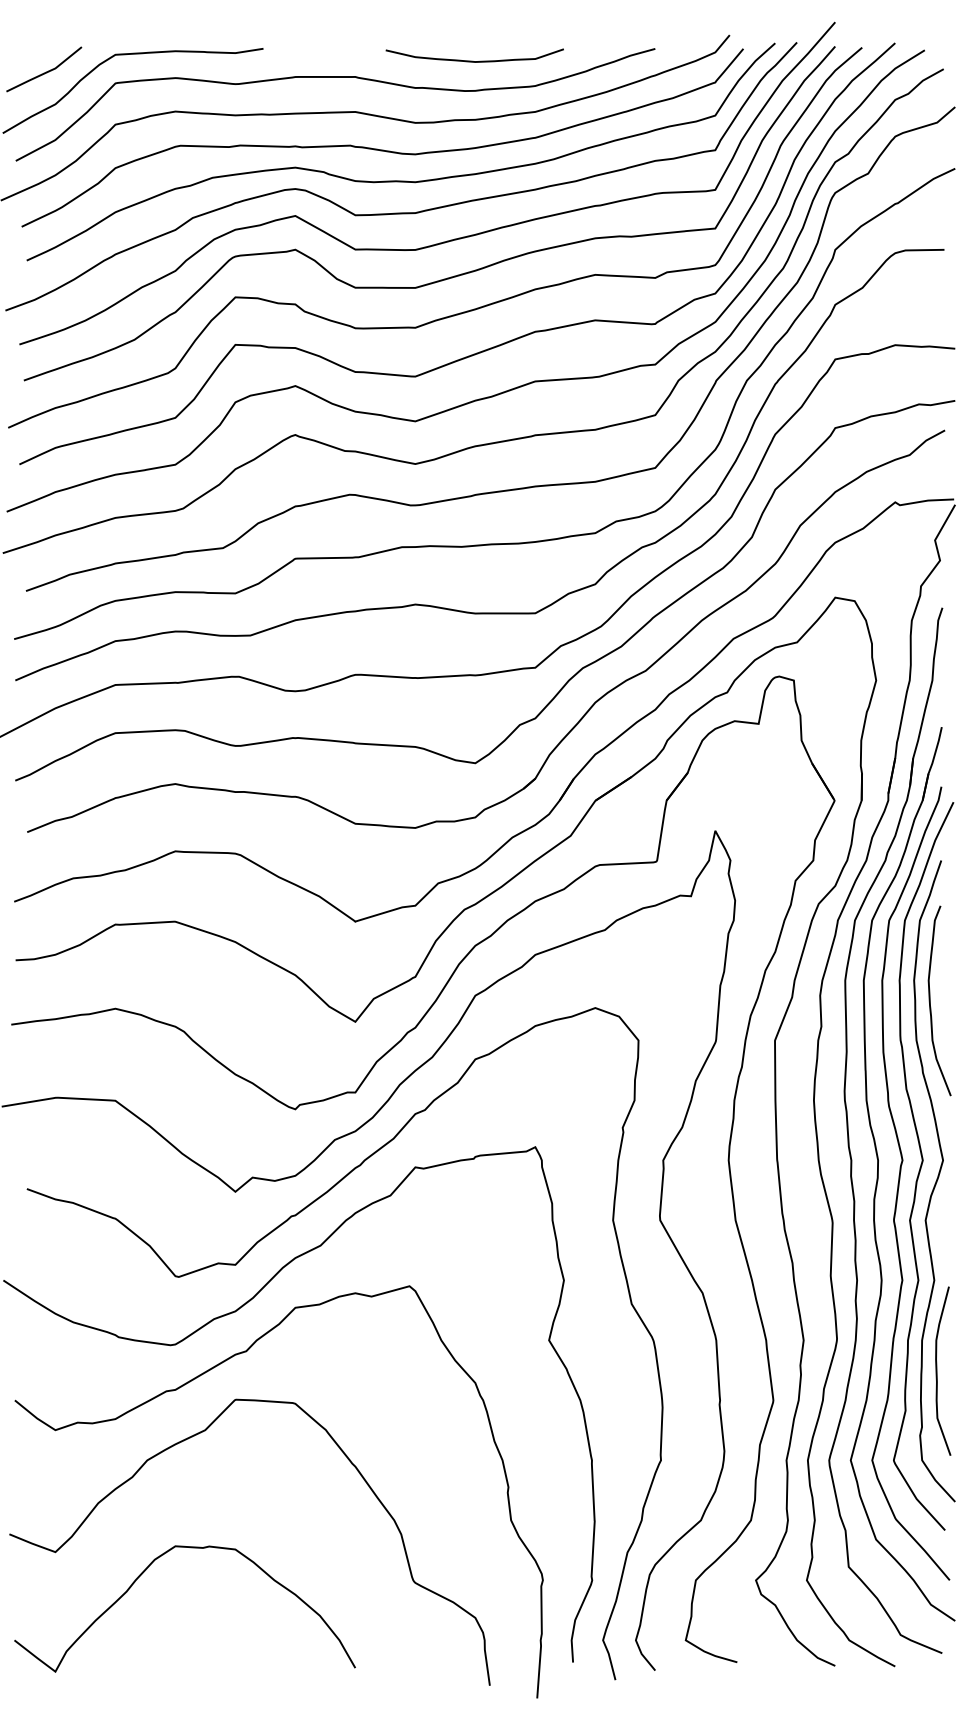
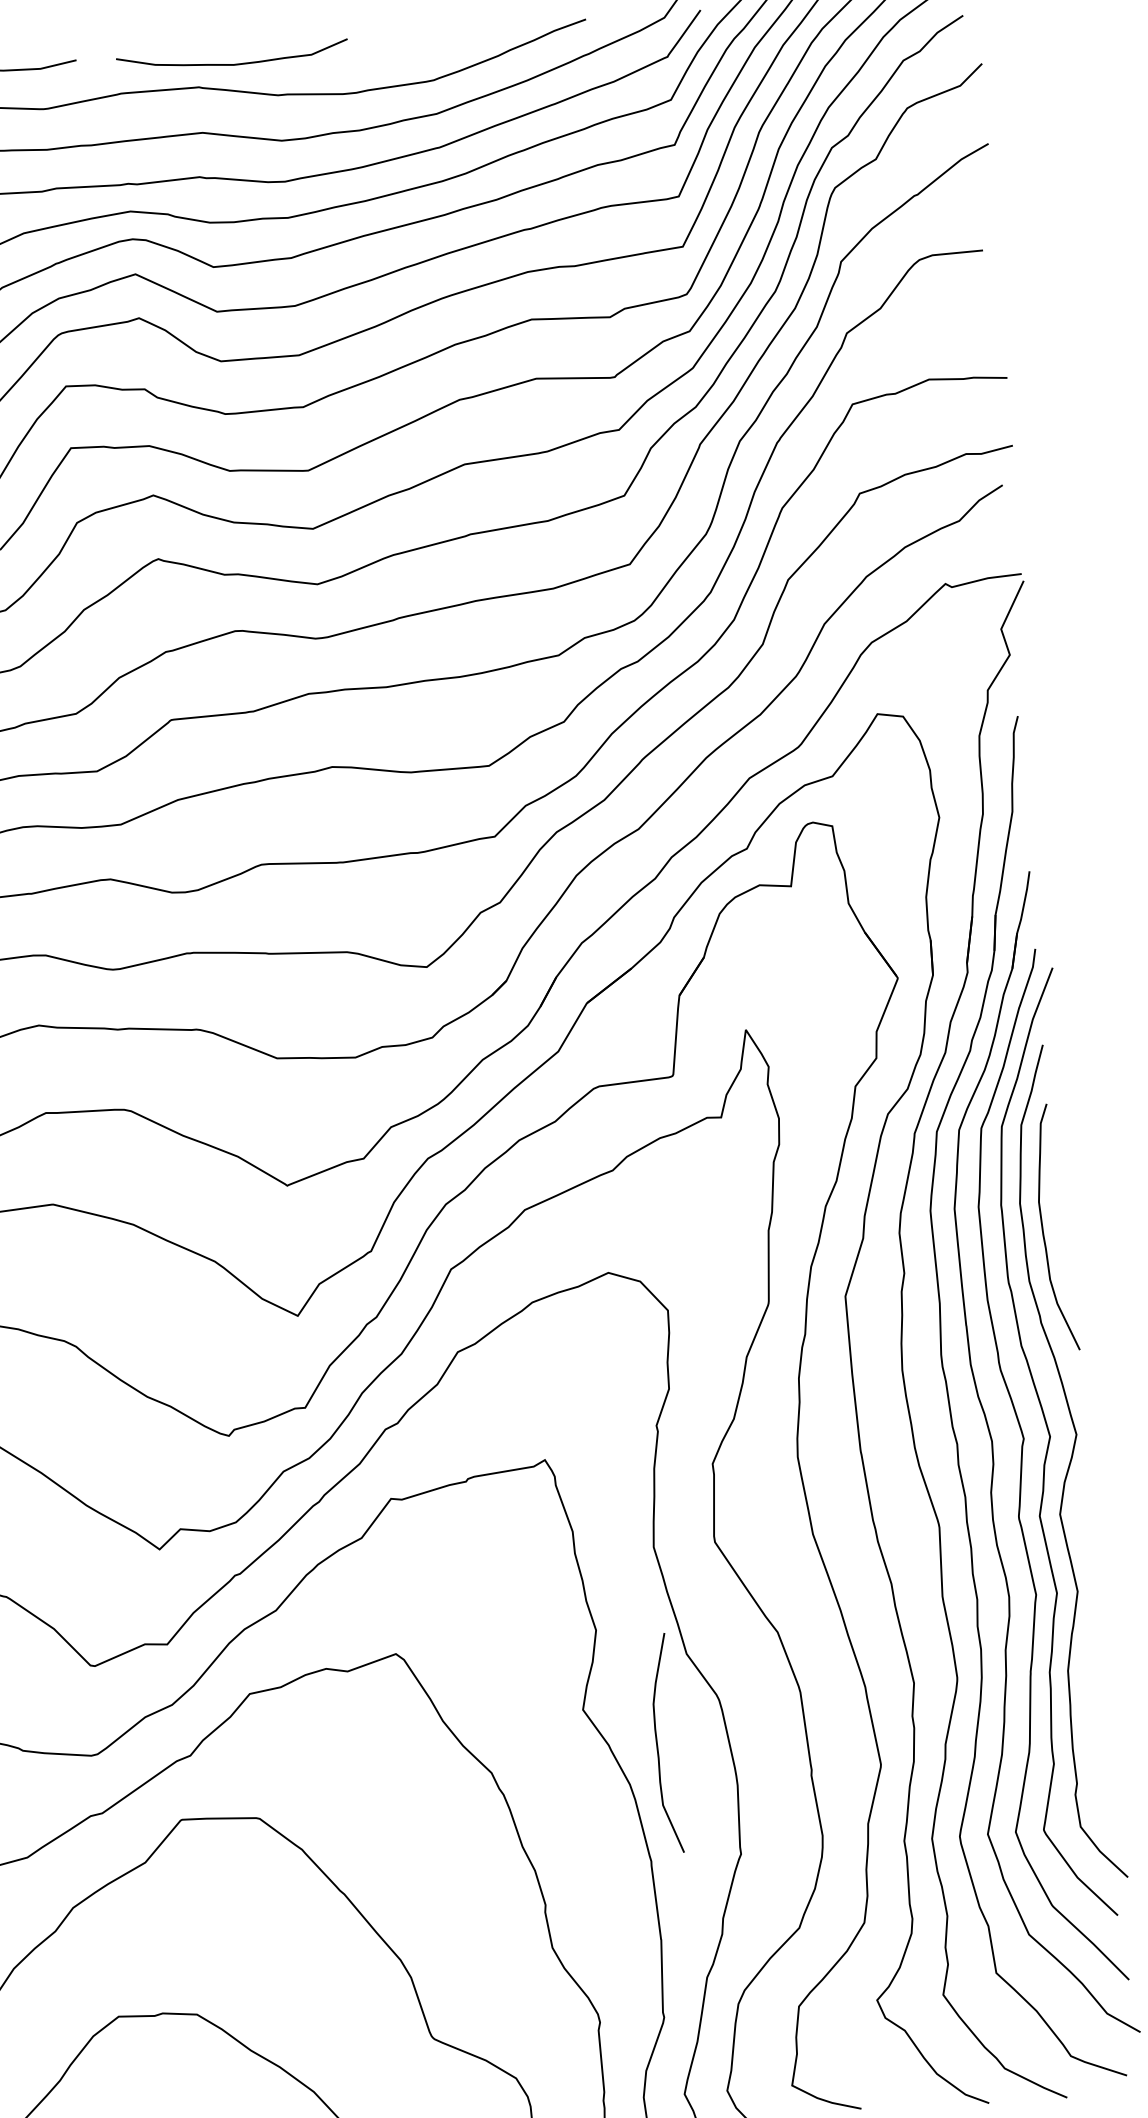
curve: (472, 60) -> (229, 63), moved
curve: (937, 1370) -> (658, 1743), moved

